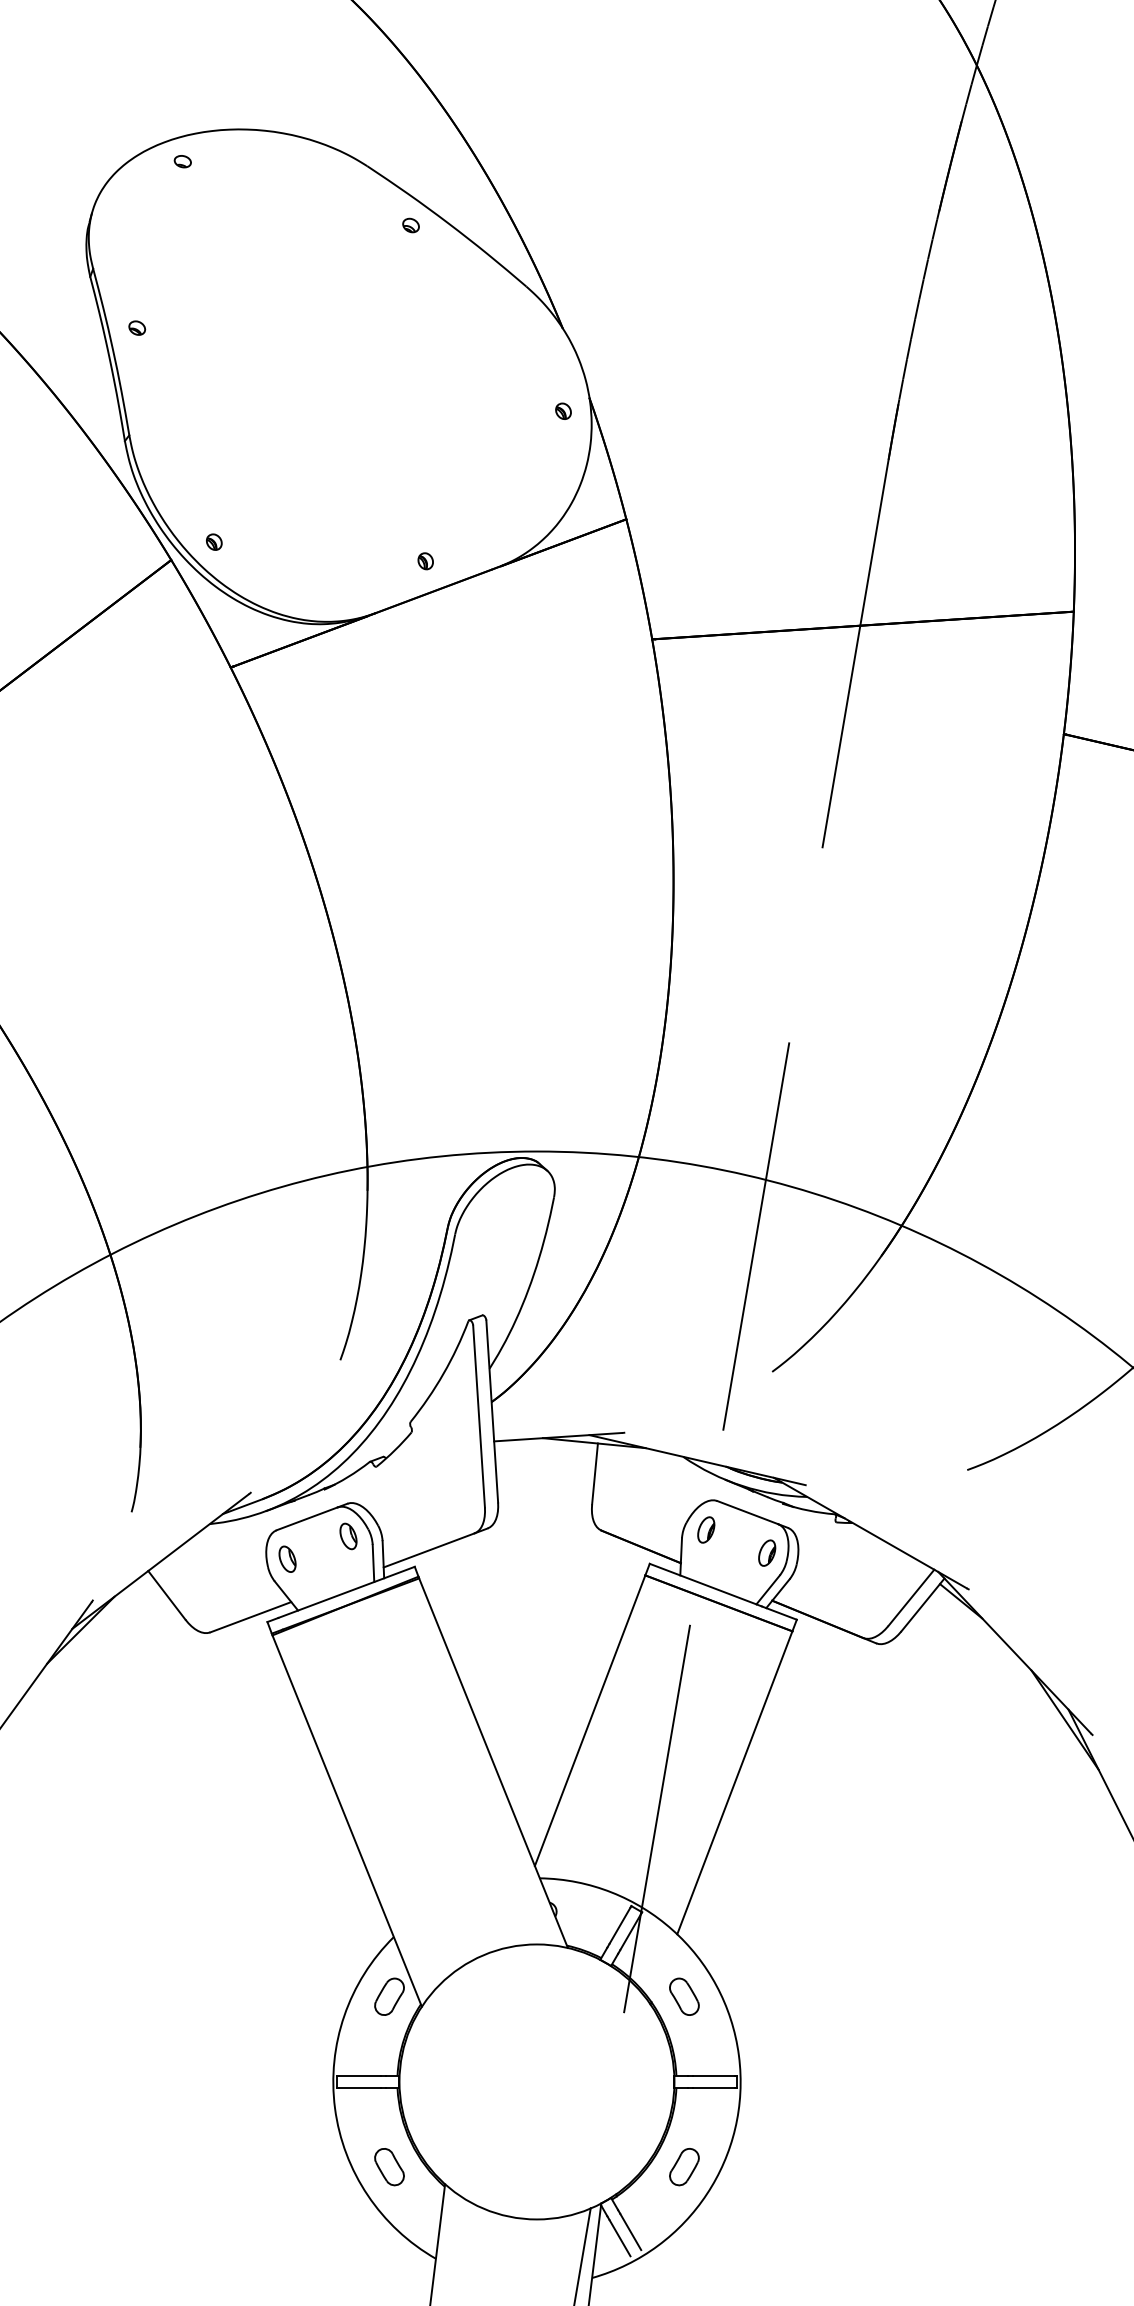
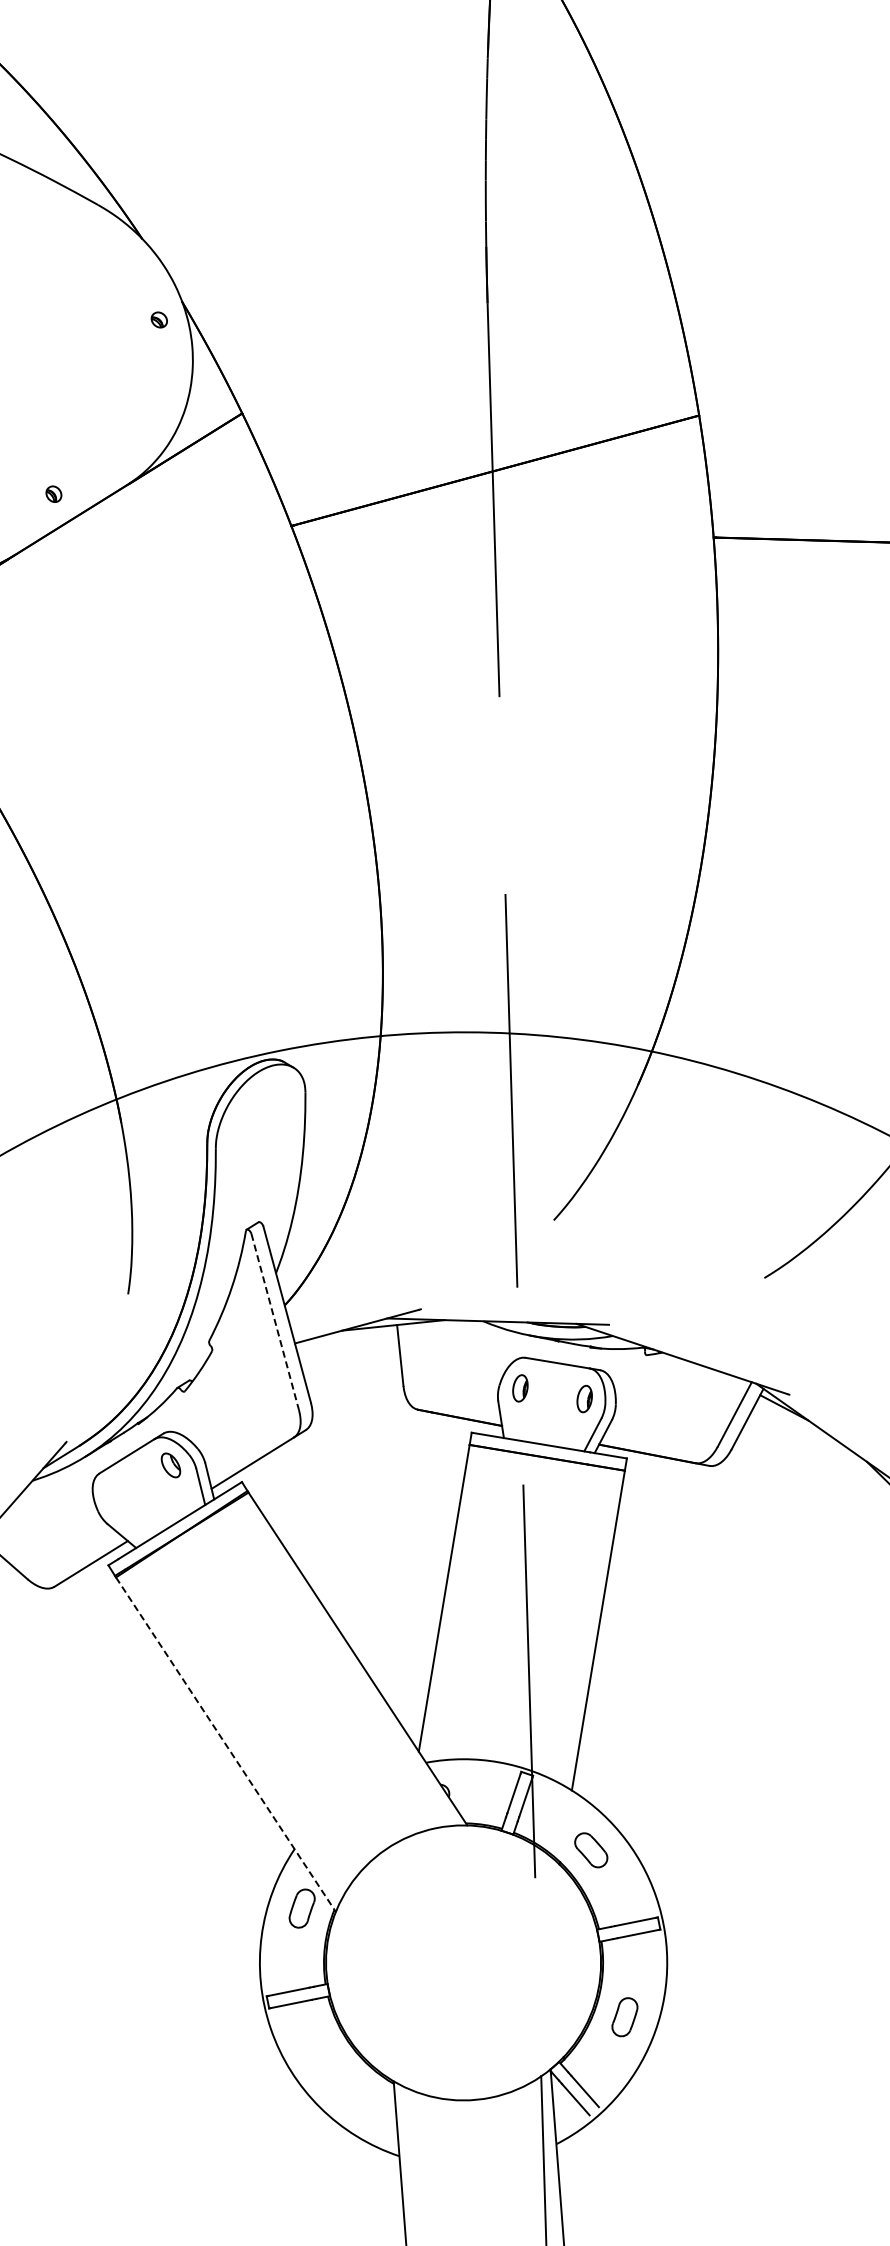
line: (479, 1416) -> (275, 1321), solid -> dashed
part: (287, 1558) -> (115, 1499), removed
line: (347, 1821) -> (226, 1745), solid -> dashed
part: (389, 2167) -> (335, 2075), removed

